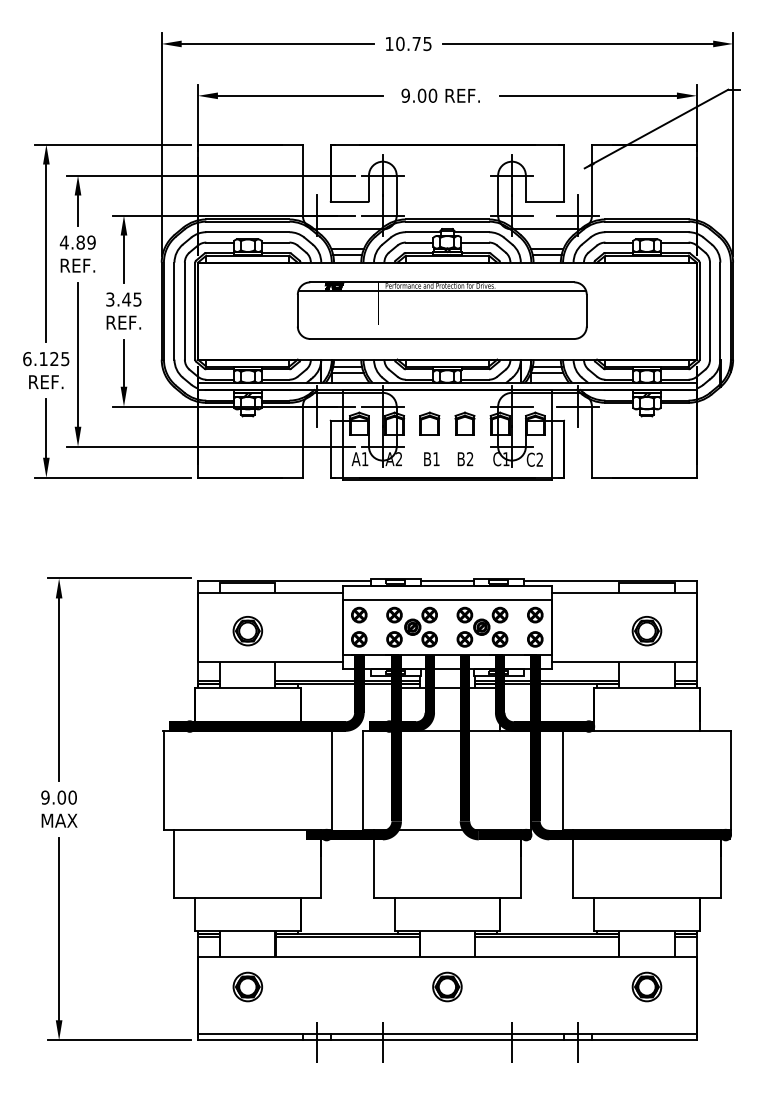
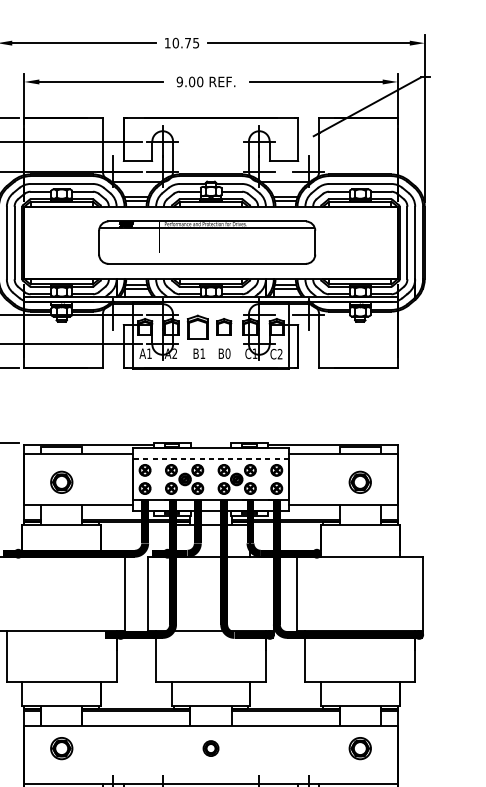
part: (429, 423) -> (197, 327), size x1.4
text: (469, 459) -> (227, 353), B2 -> B0
line: (447, 581) -> (211, 445), removed
line: (447, 599) -> (211, 458), solid -> dashed
part: (447, 986) -> (211, 748), size x0.7

